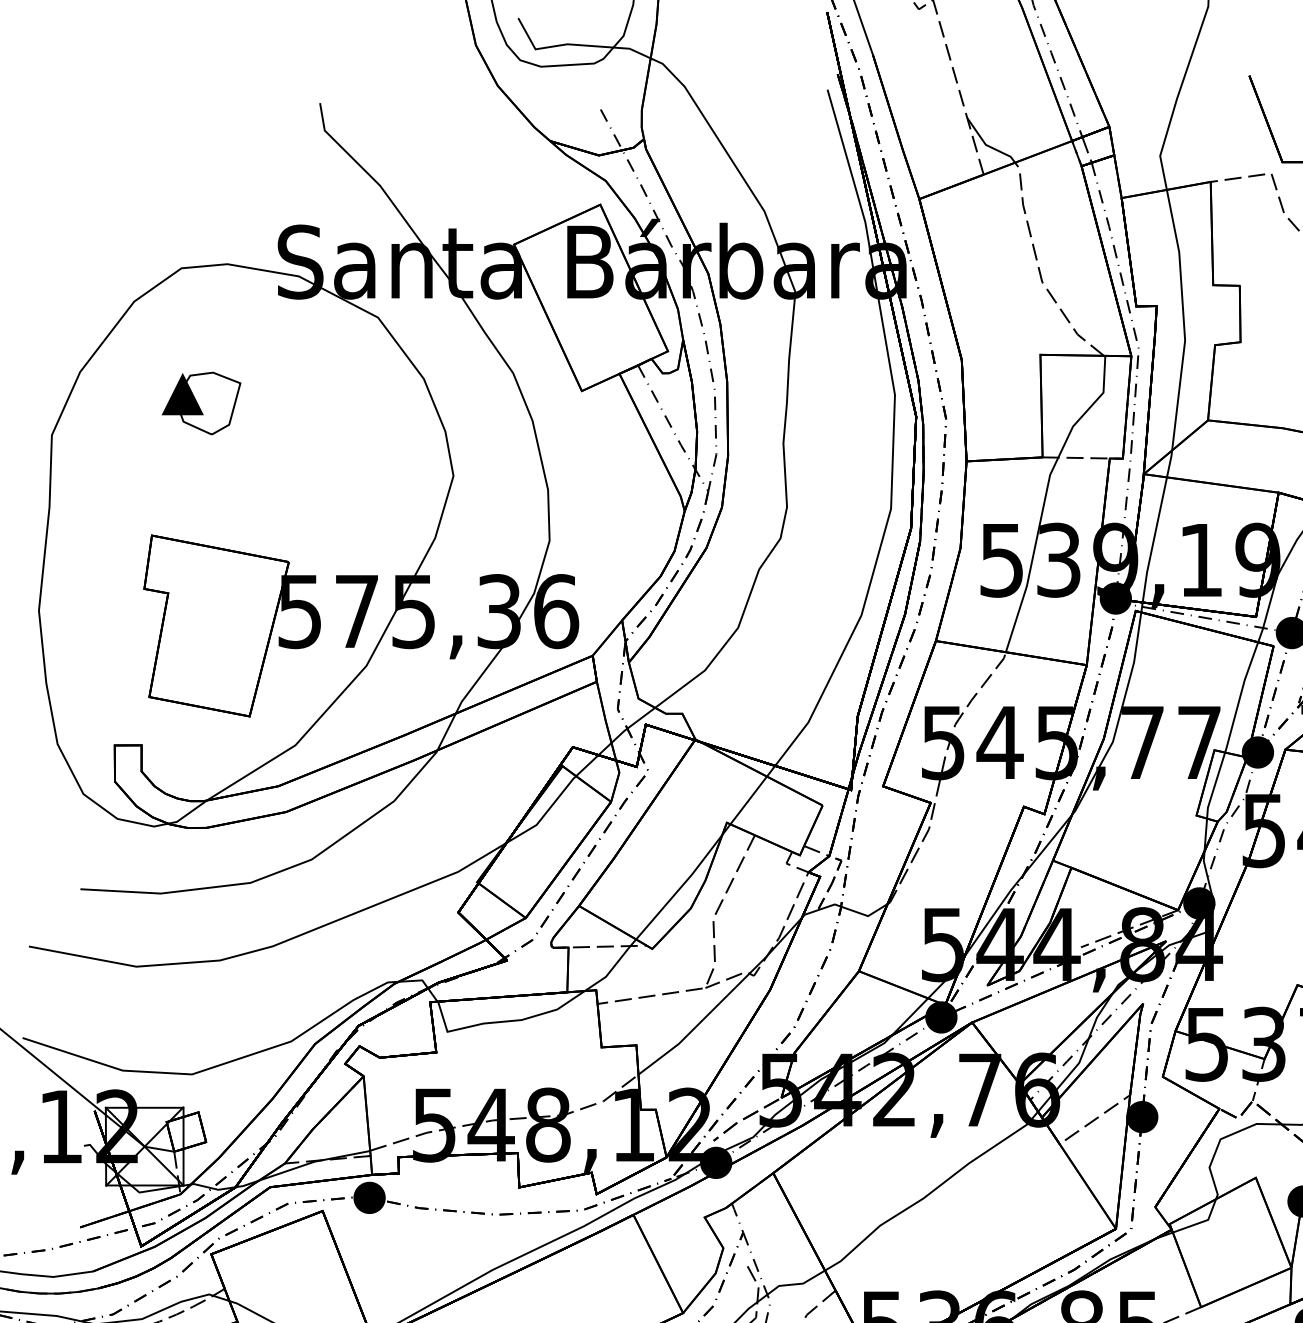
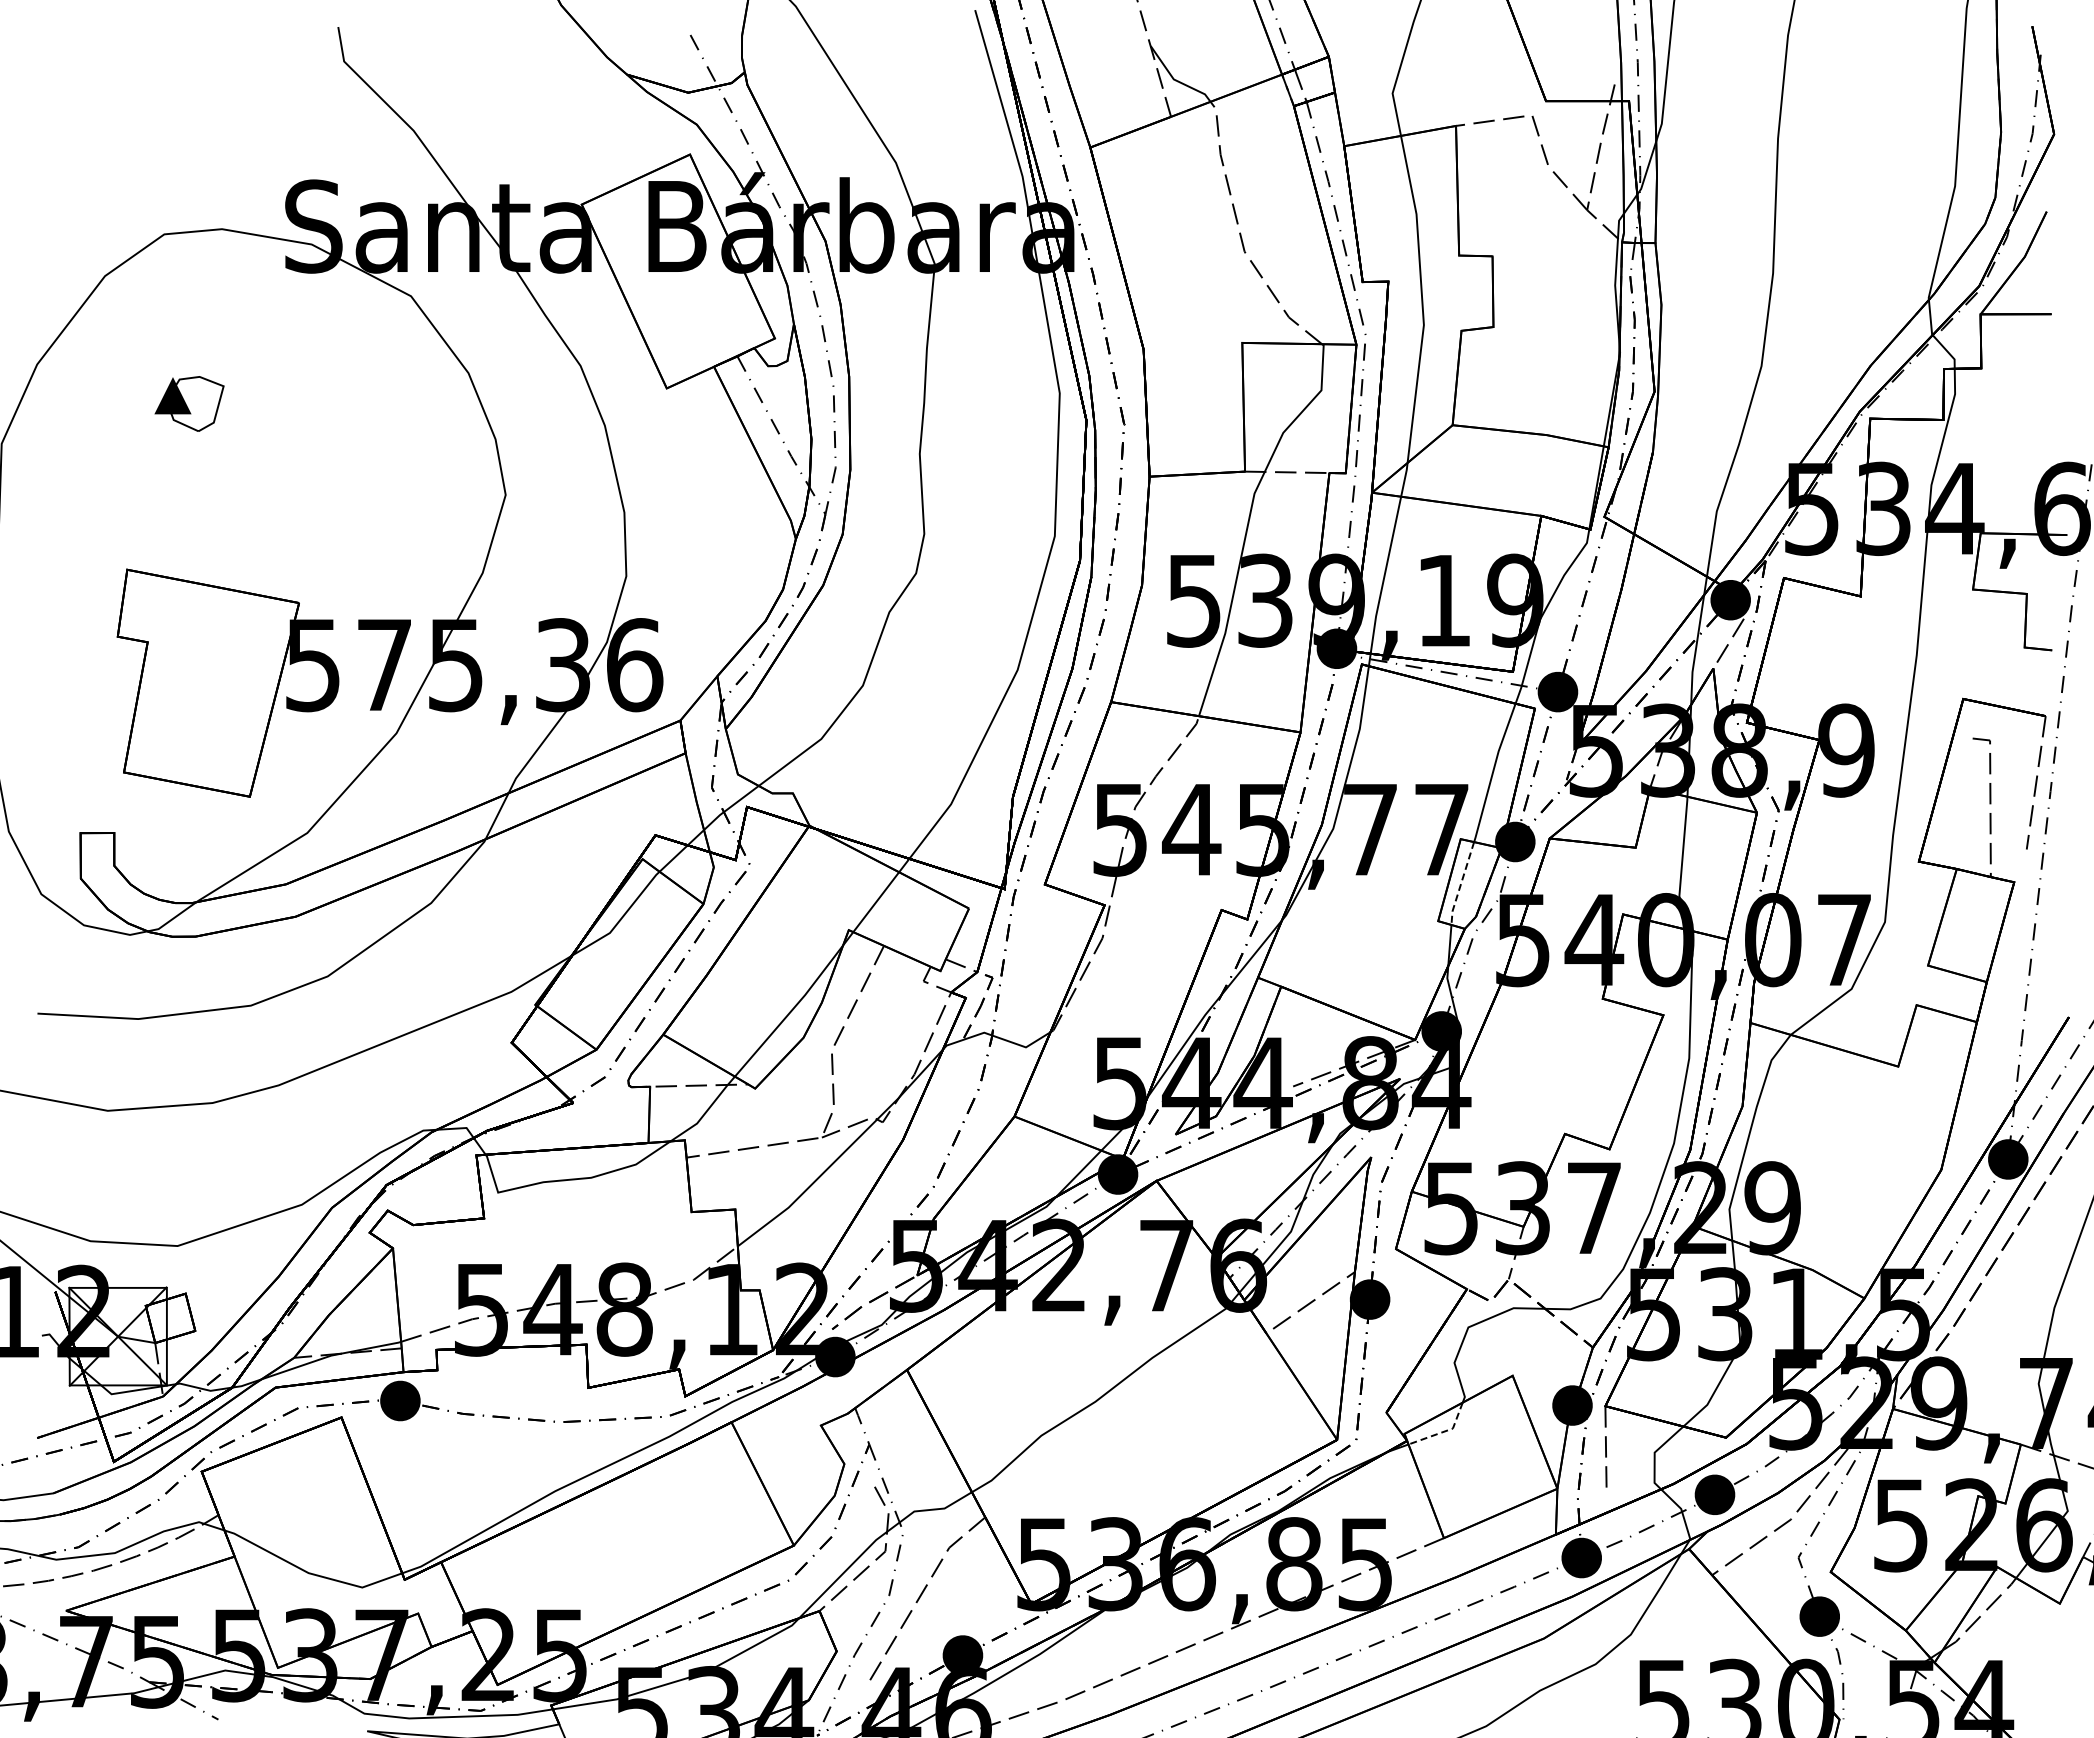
part: (201, 403) -> (189, 403), size x0.7
line: (1215, 785) -> (1461, 883), solid -> dashed
line: (1200, 1222) -> (1443, 1431), solid -> dashed

